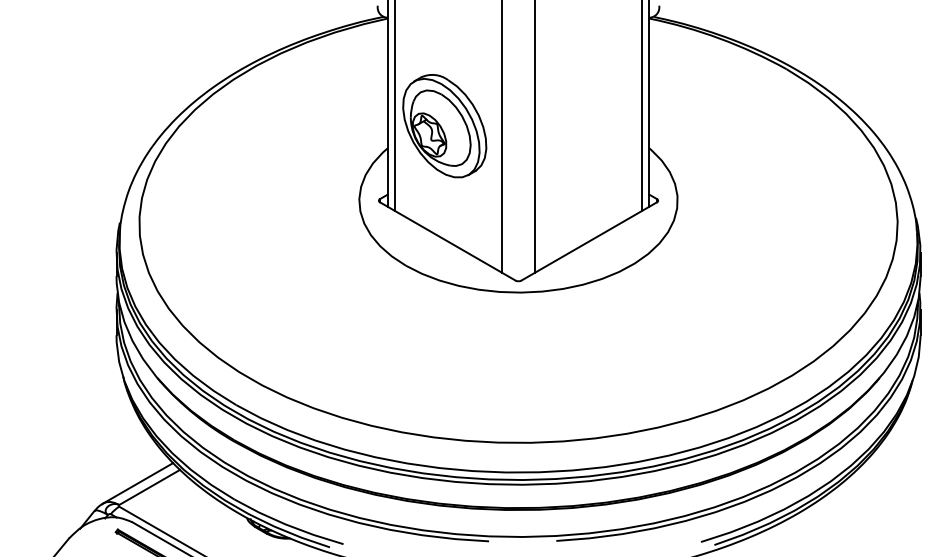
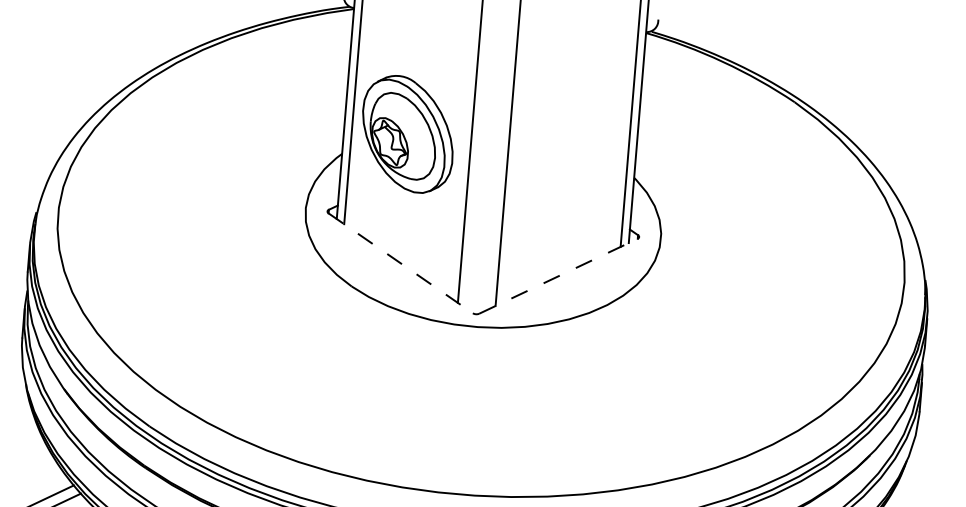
line: (448, 241) -> (401, 263), solid -> dashed
line: (589, 241) -> (558, 276), solid -> dashed

